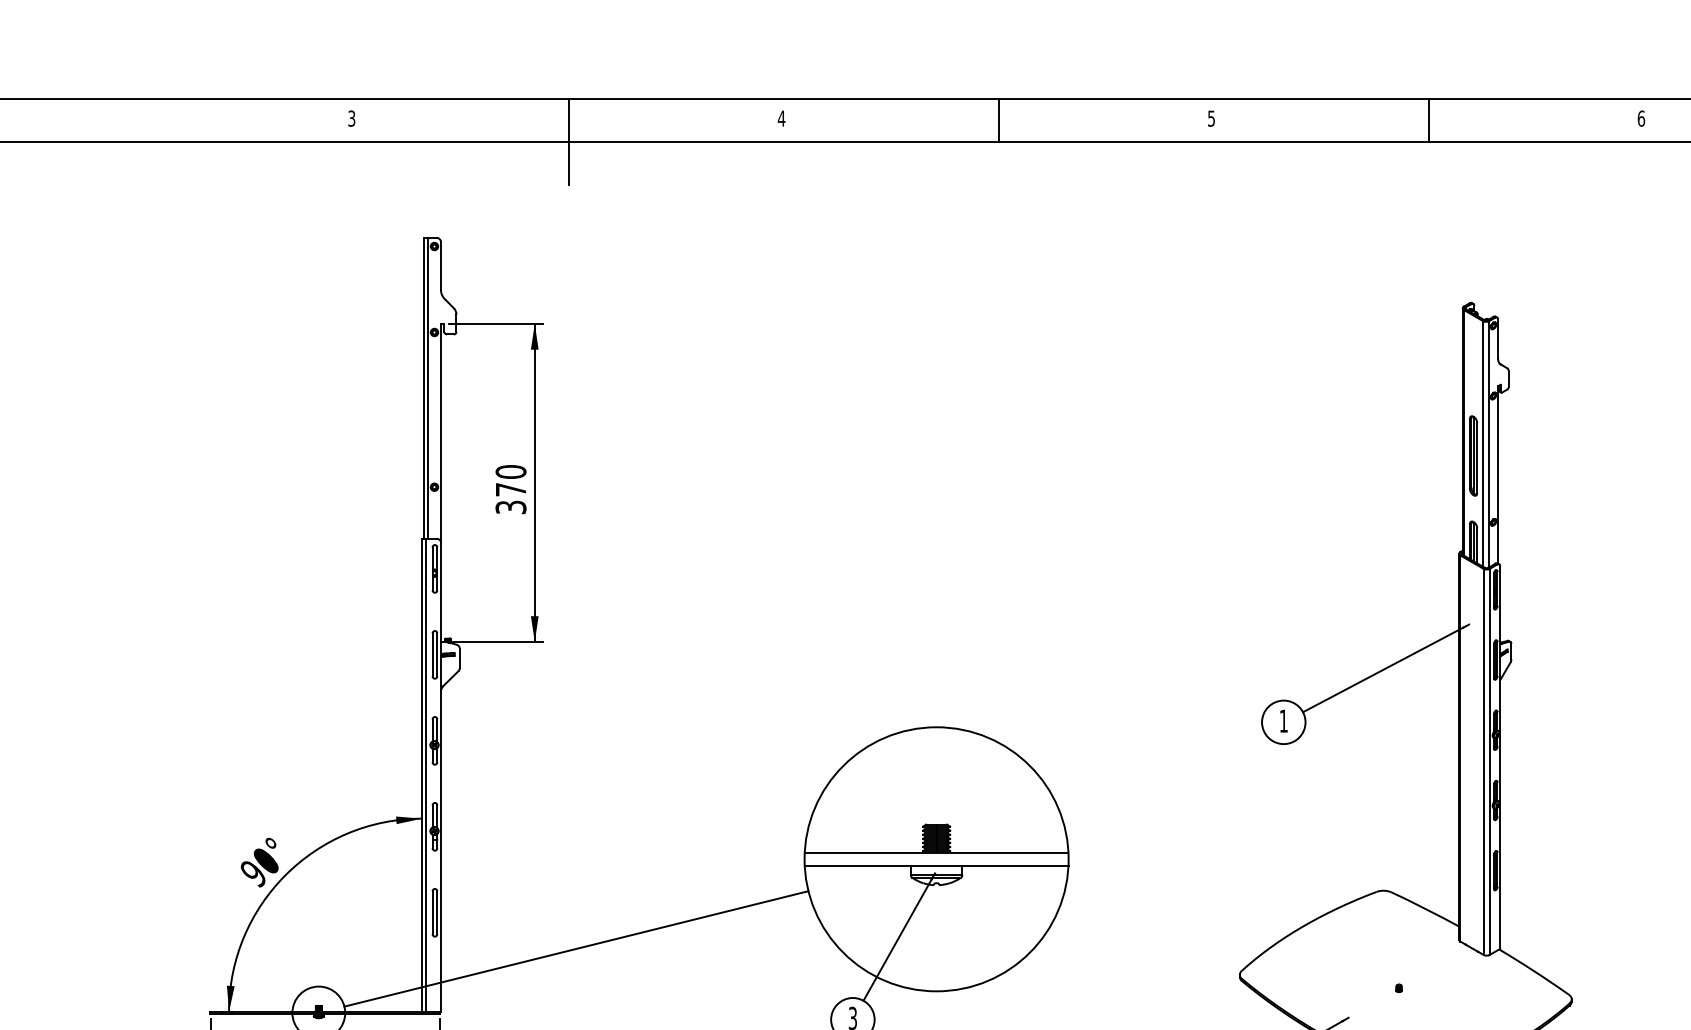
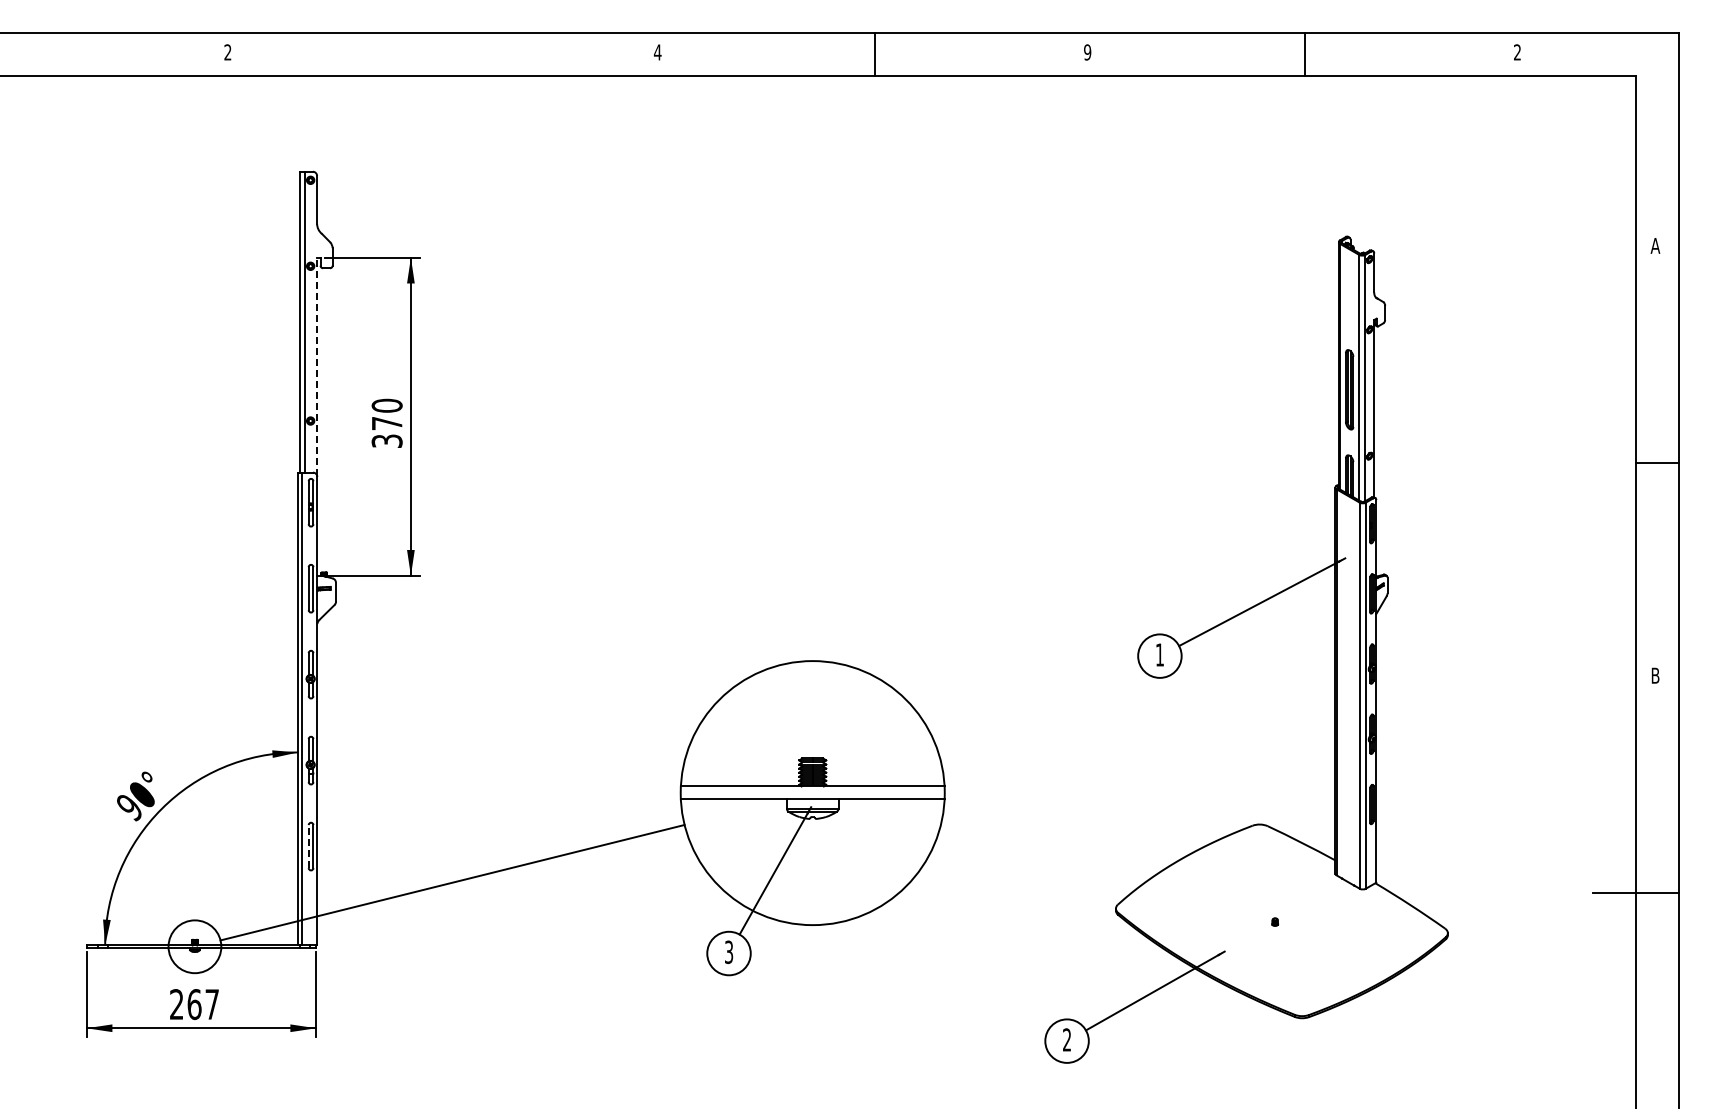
text: (351, 118) -> (227, 52), 3 -> 2
text: (1211, 118) -> (1087, 52), 5 -> 9
text: (1641, 118) -> (1517, 52), 6 -> 2
line: (569, 142) -> (445, 76), removed
line: (441, 432) -> (317, 366), solid -> dashed
line: (432, 912) -> (308, 846), solid -> dashed

